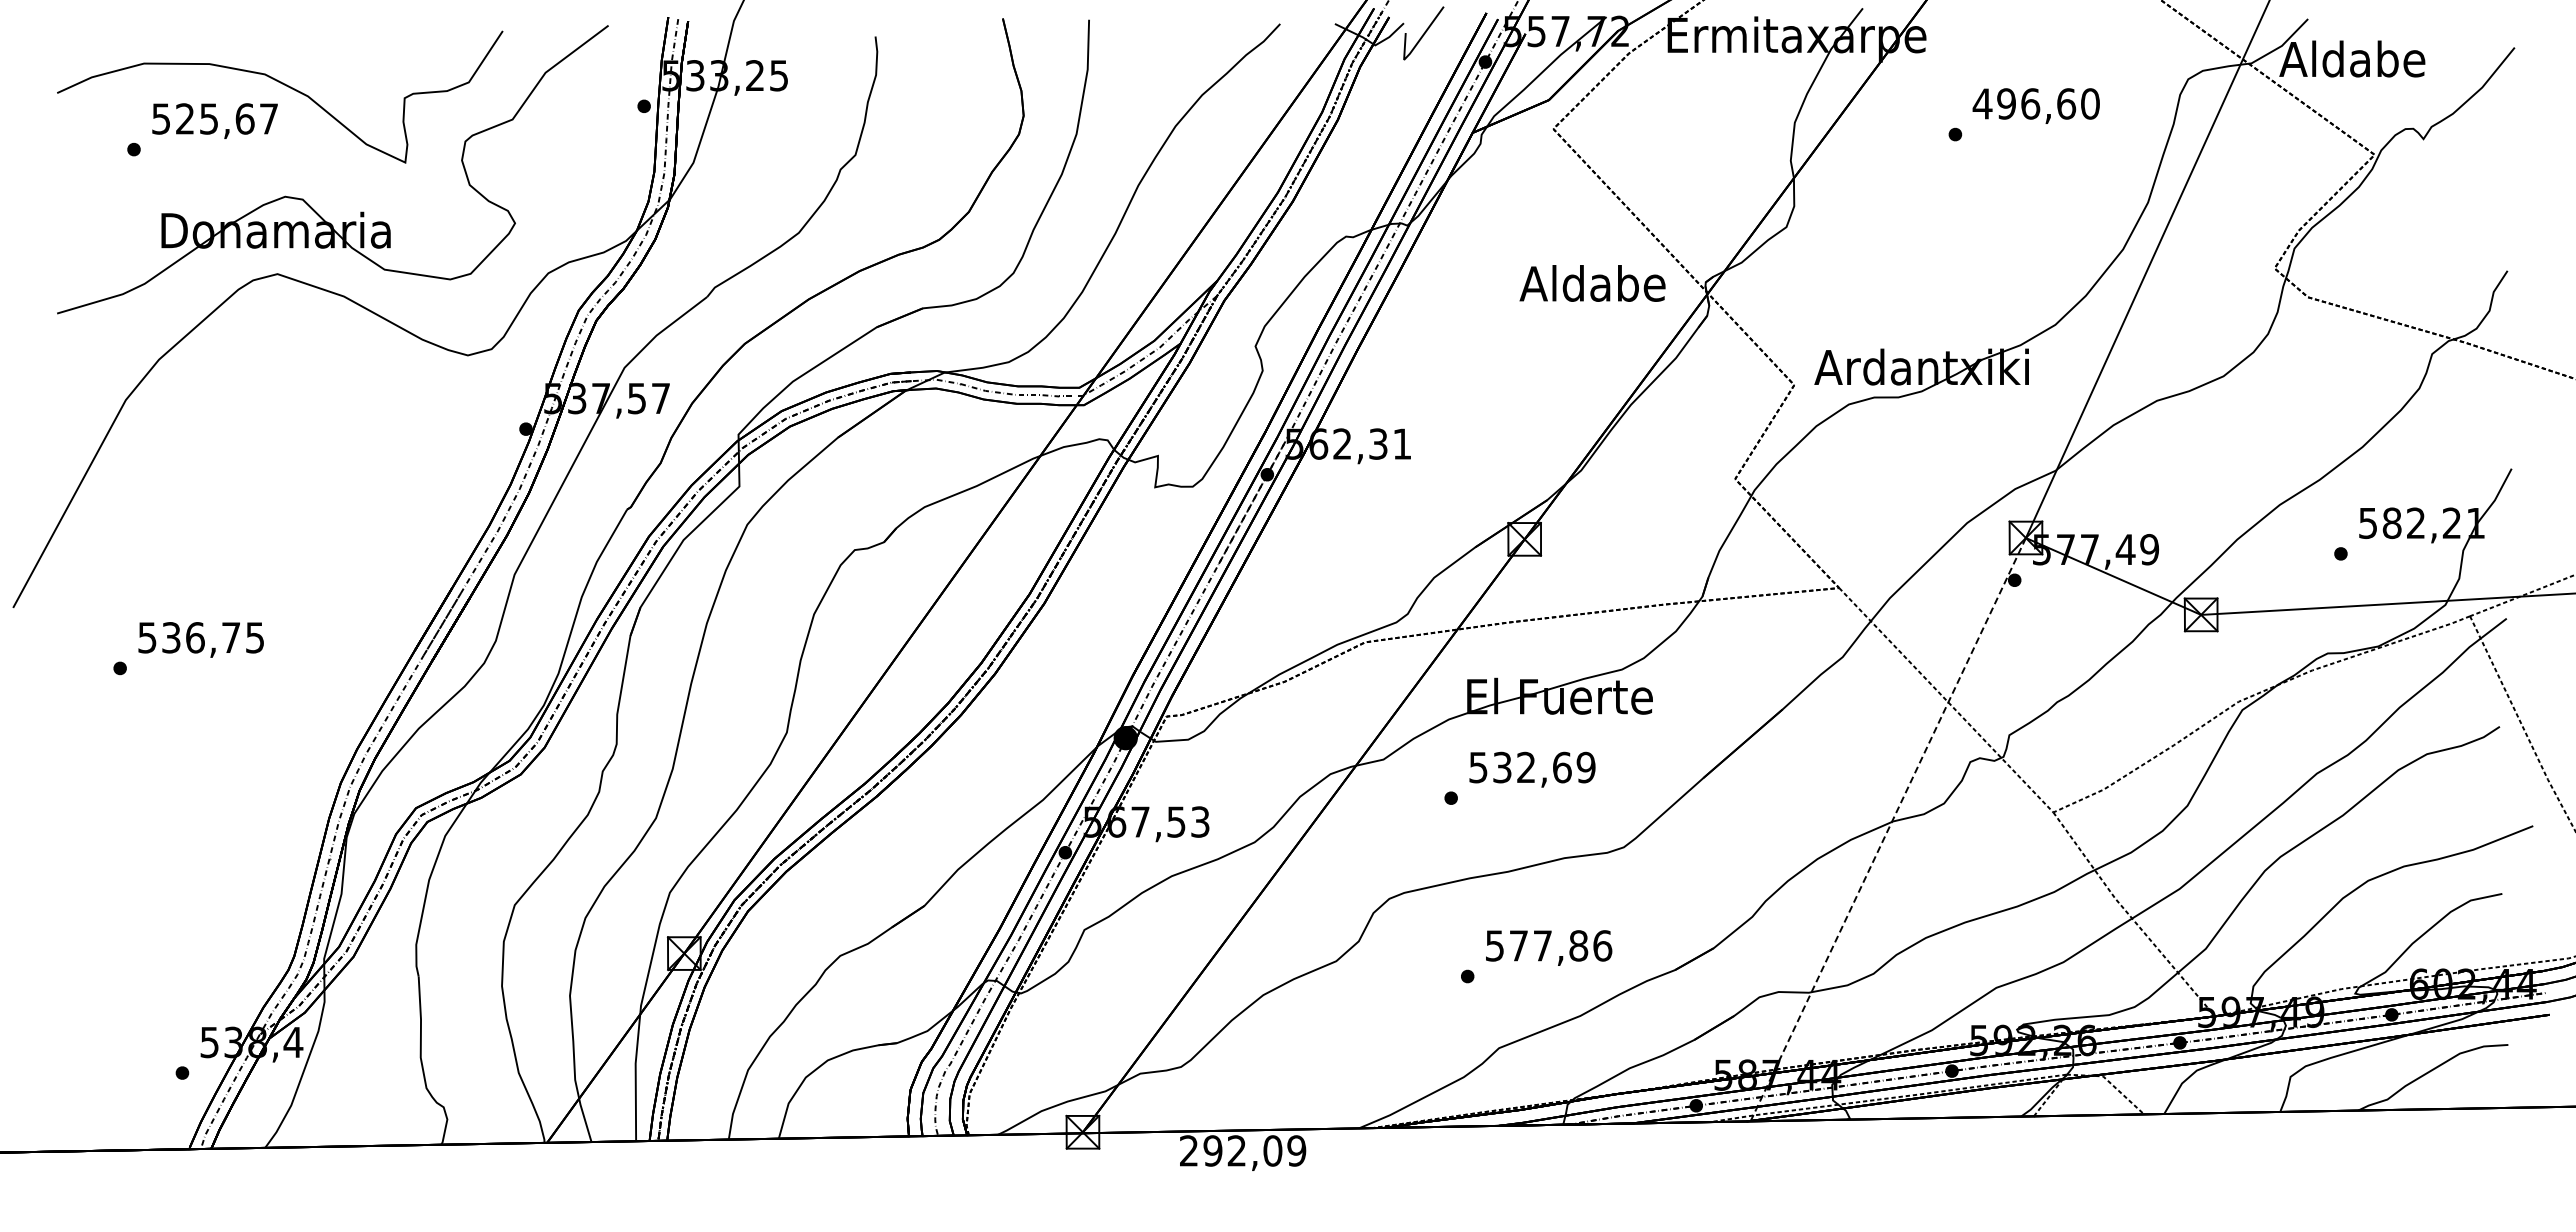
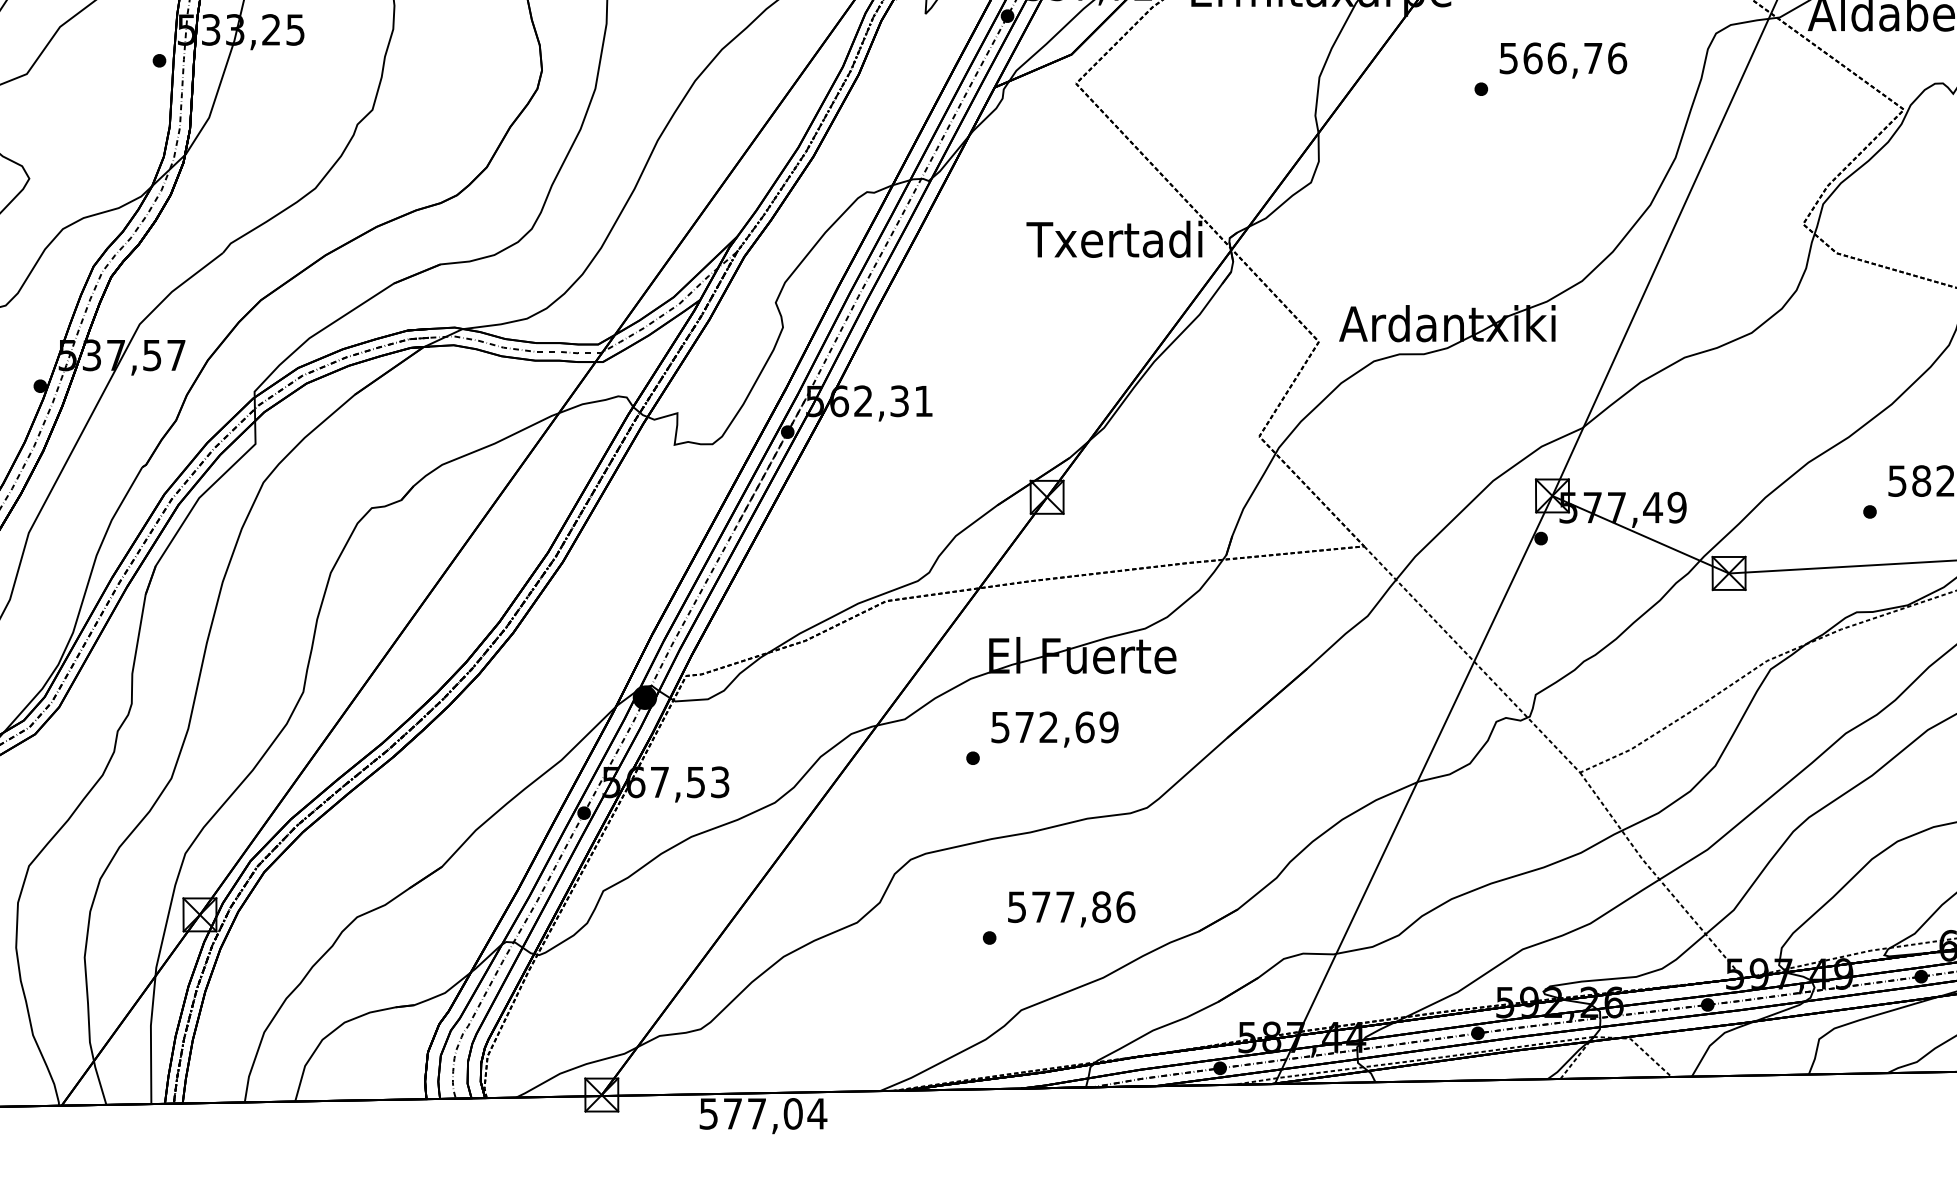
text: (2035, 103) -> (1562, 57), 496,60 -> 566,76
text: (1591, 283) -> (1114, 239), Aldabe -> Txertadi
text: (1502, 767) -> (1024, 727), 532,69 -> 572,69
line: (1888, 829) -> (1413, 789), dashed -> solid
text: (1243, 1150) -> (763, 1113), 292,09 -> 577,04

